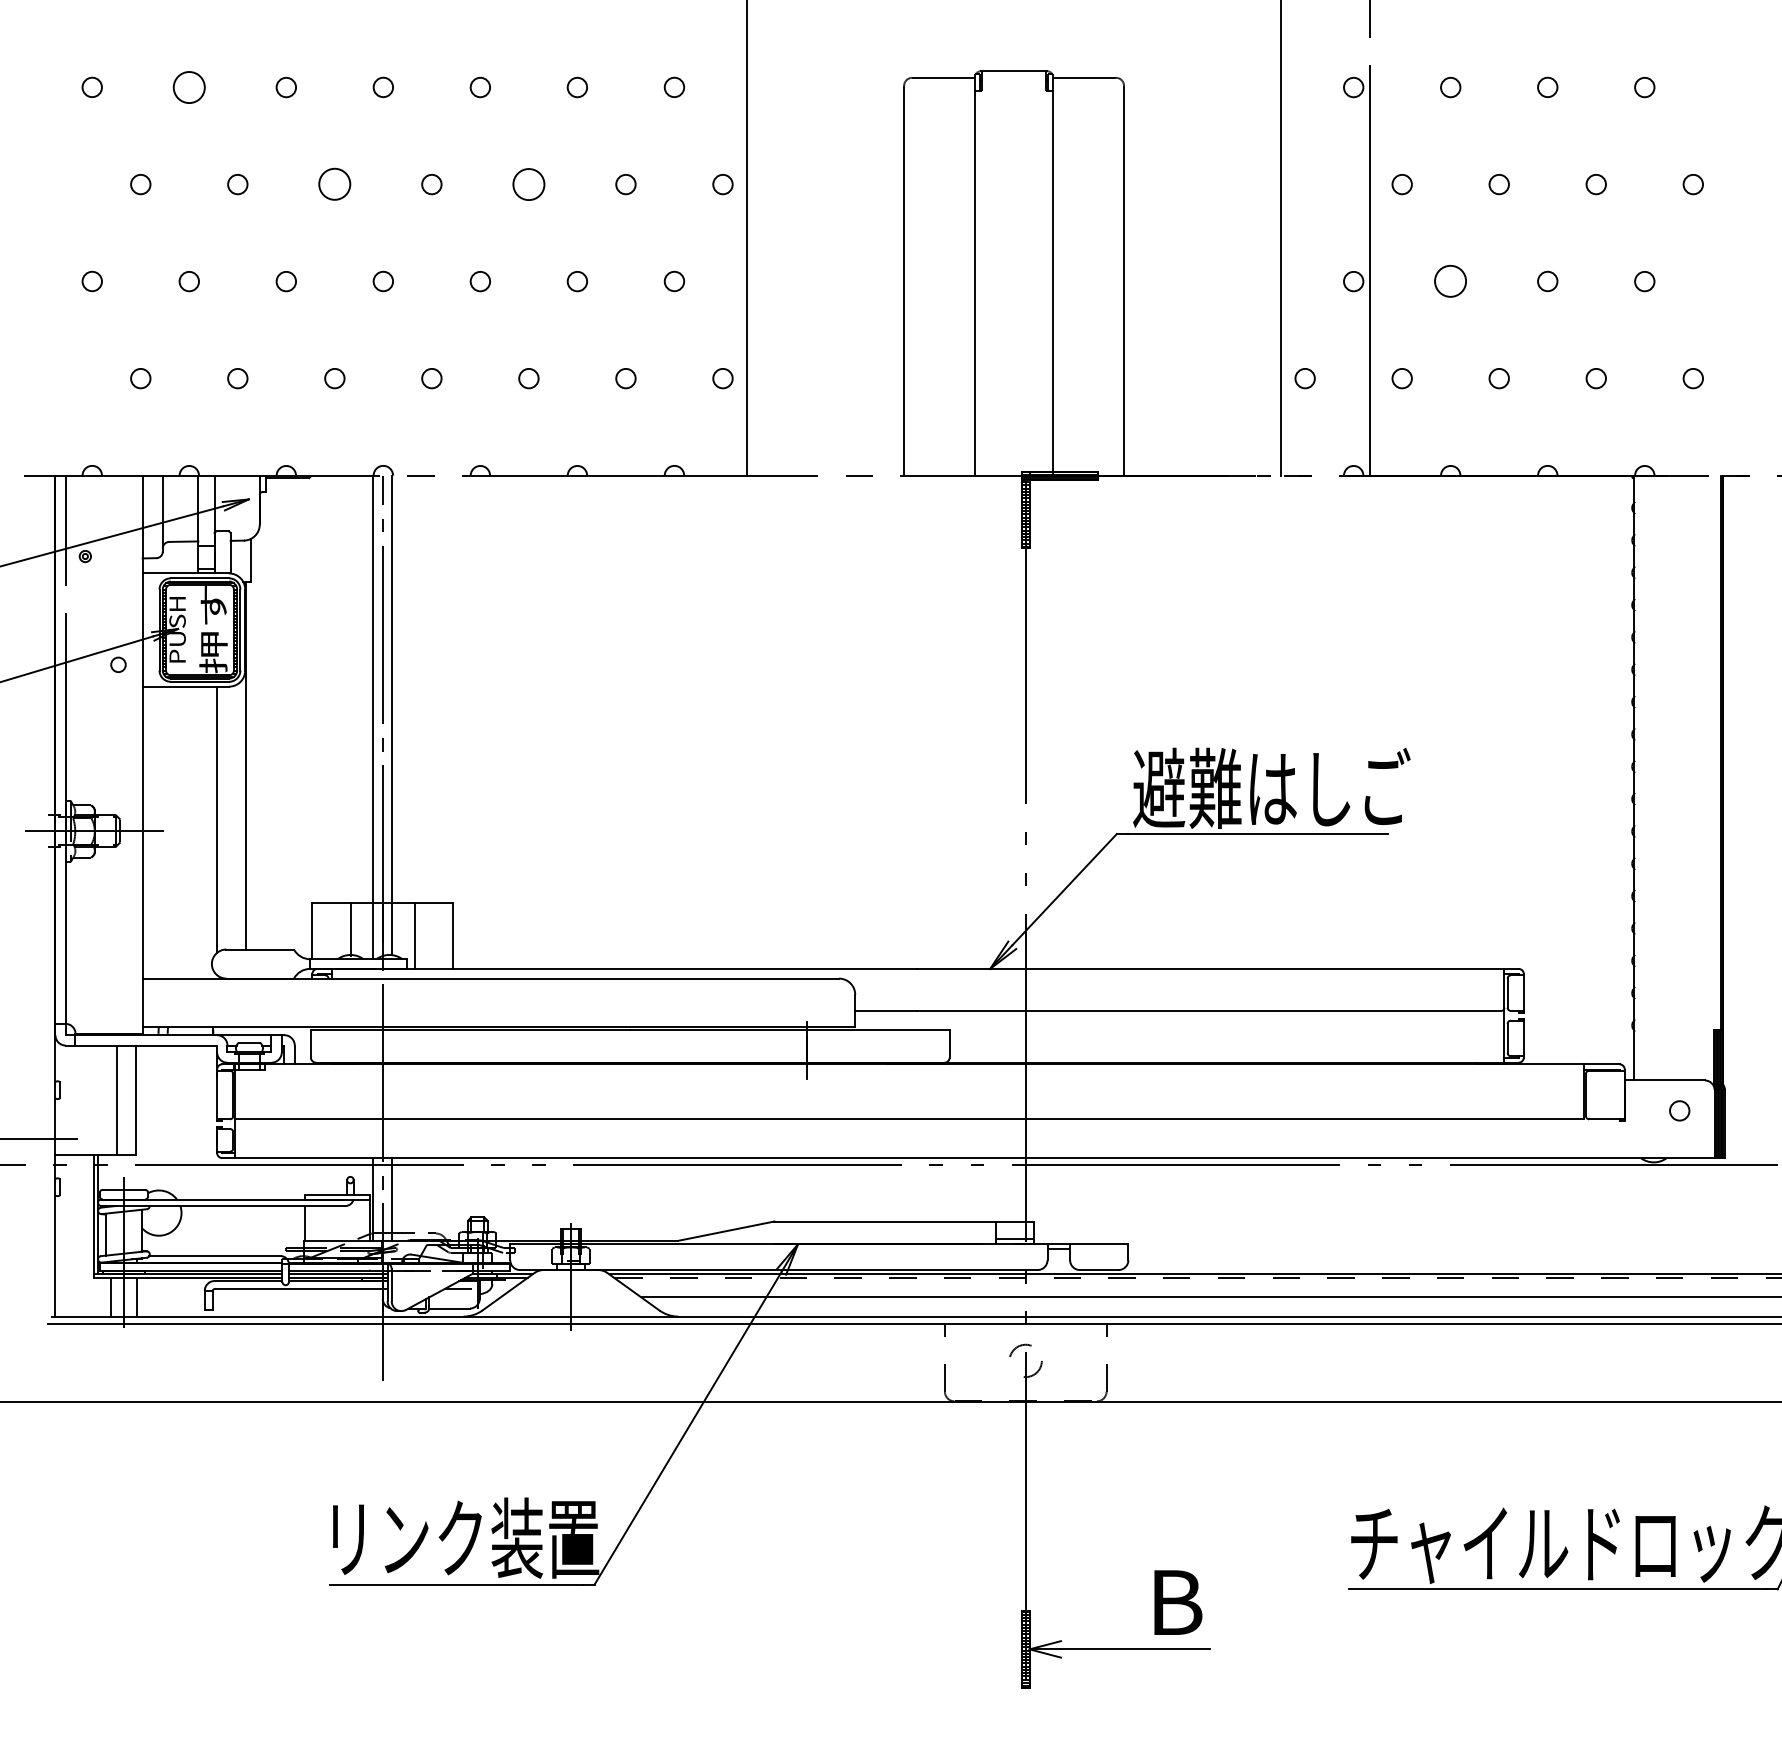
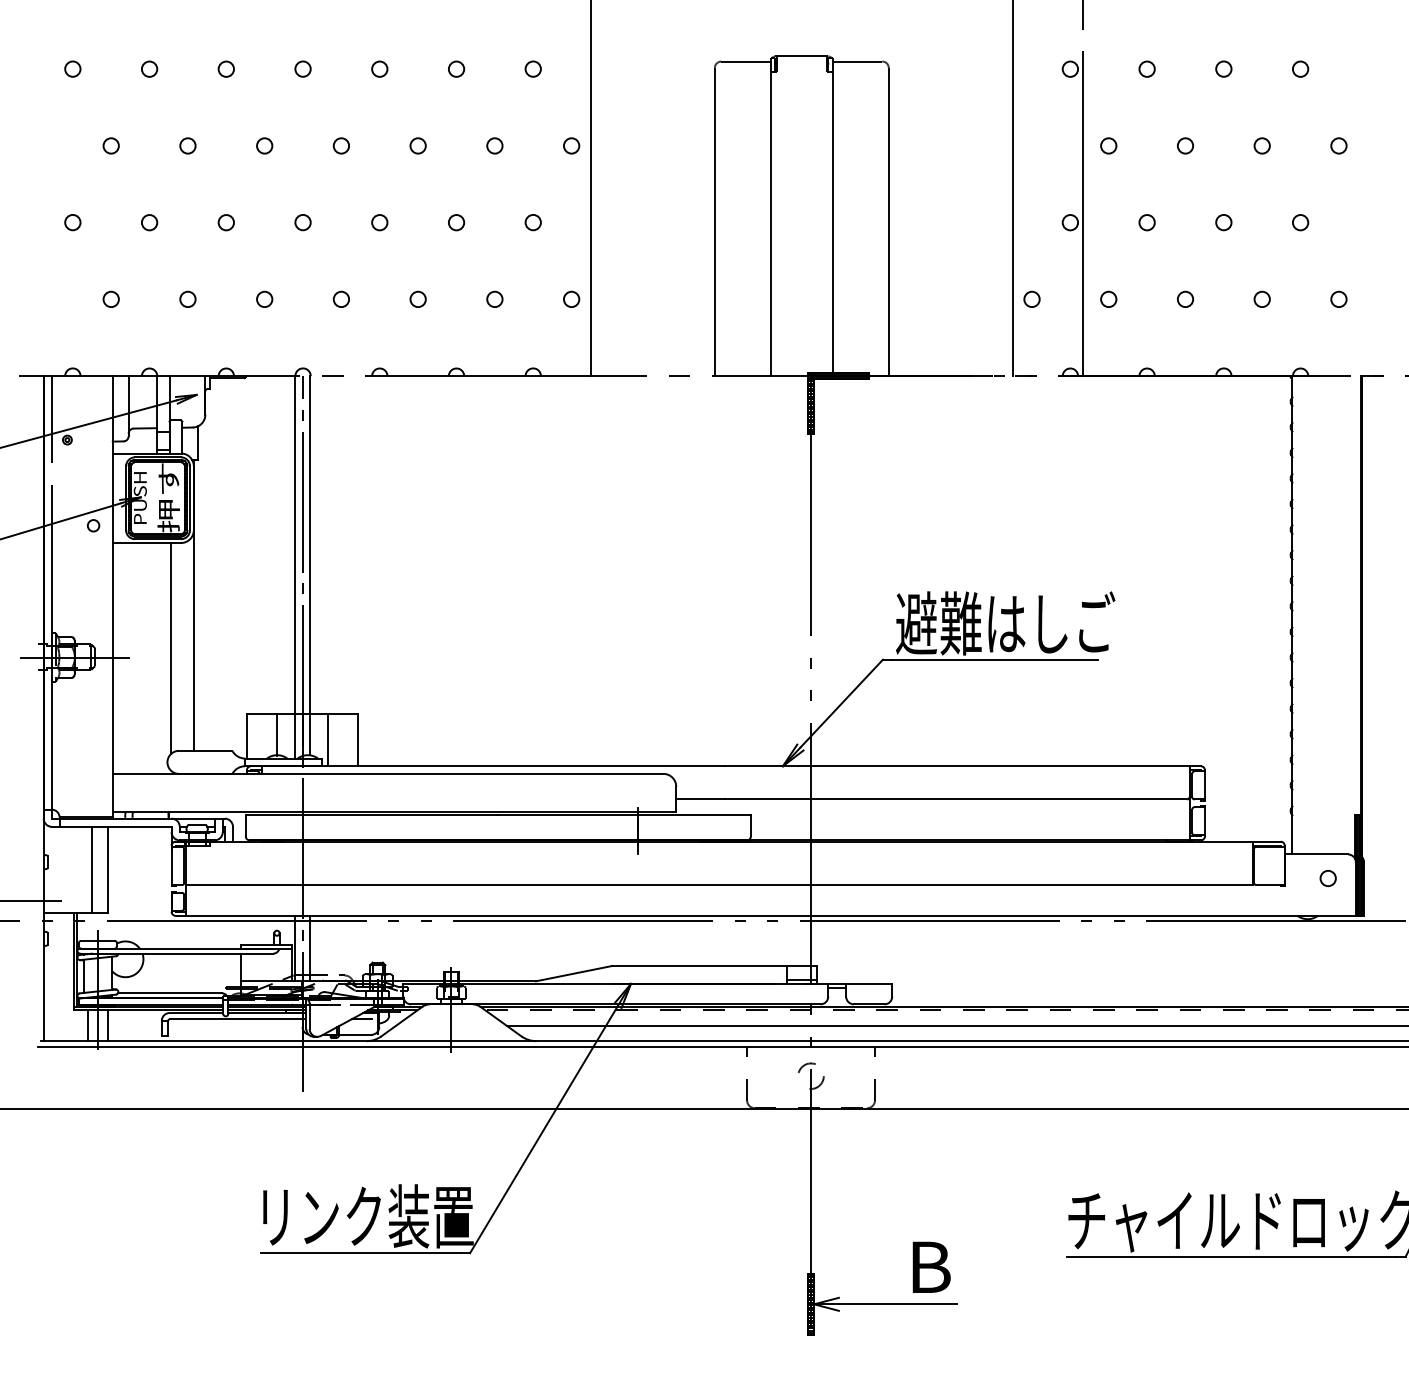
circle: (189, 87) -> (149, 69), size x0.62
circle: (334, 184) -> (264, 145), size x0.62
circle: (528, 184) -> (417, 145), size x0.62
circle: (1450, 281) -> (1146, 222), size x0.62

